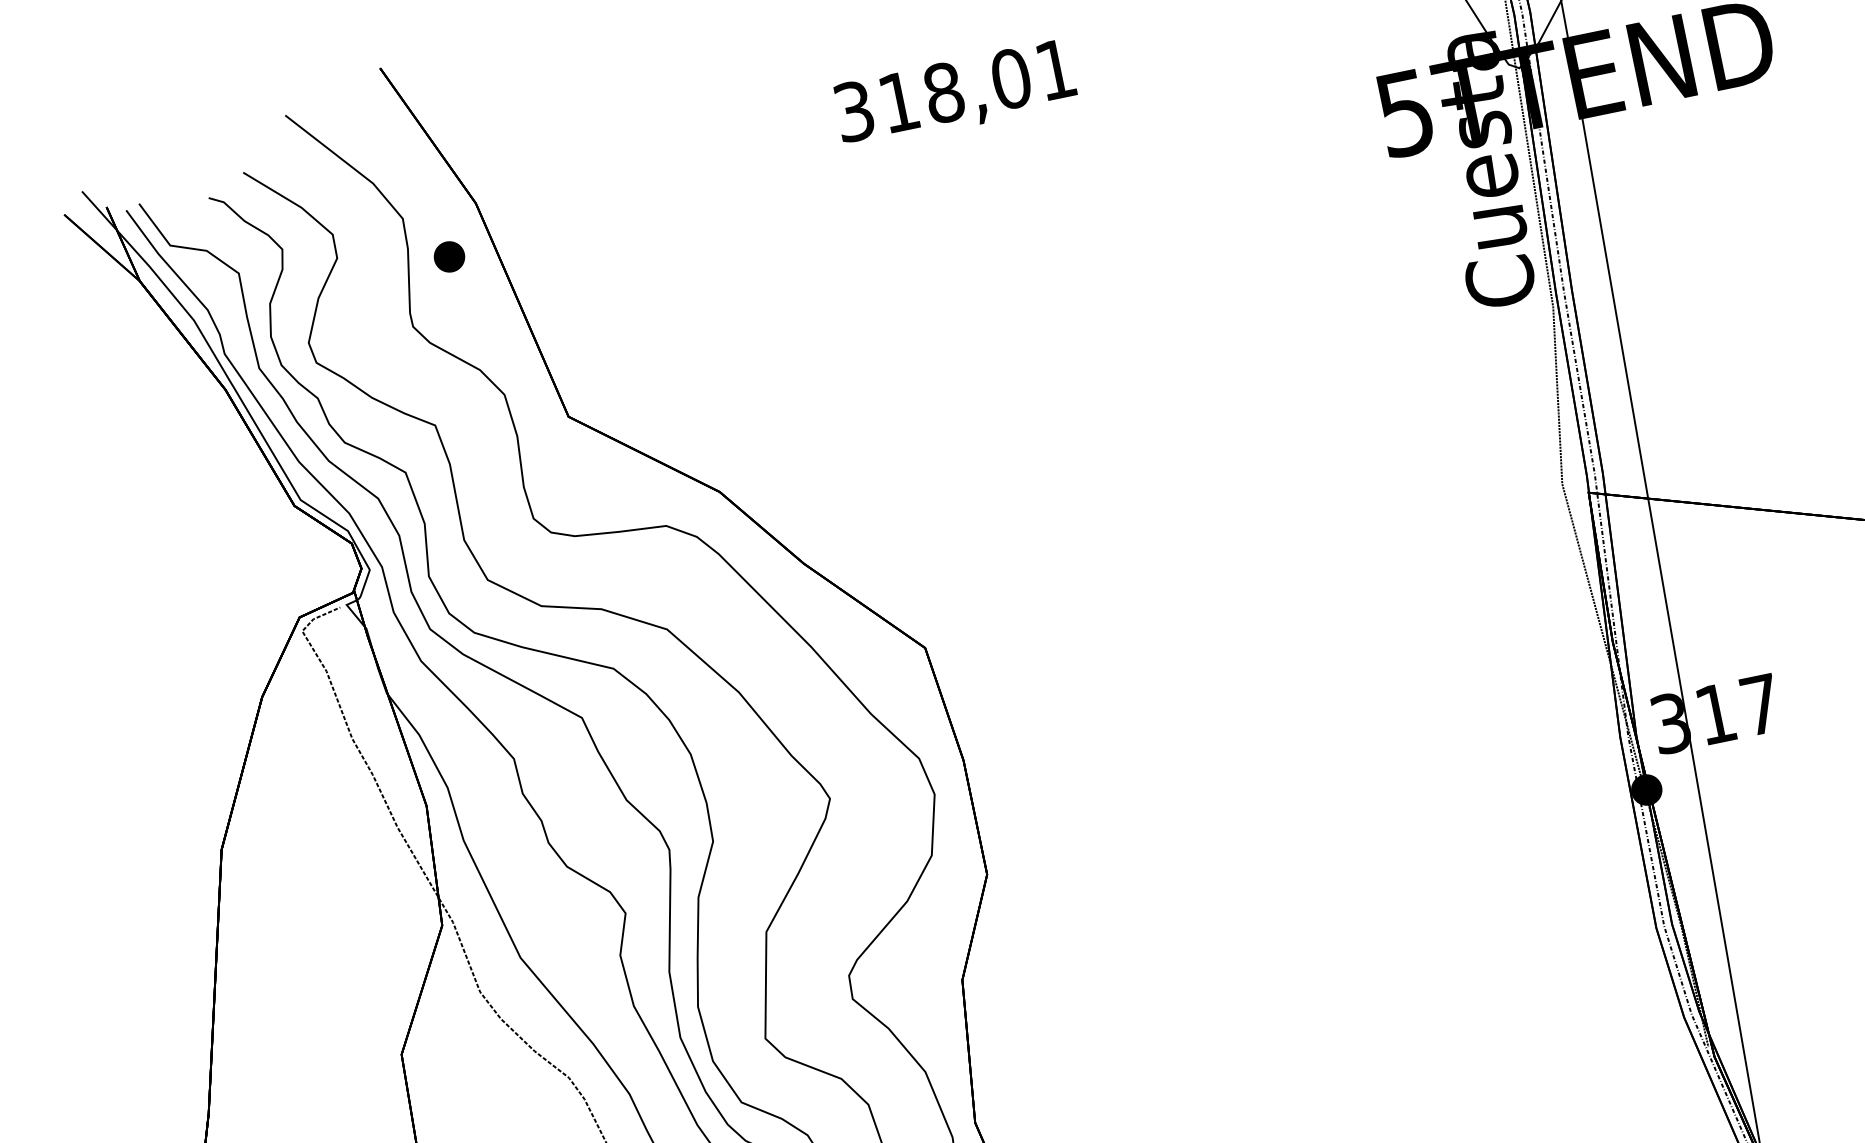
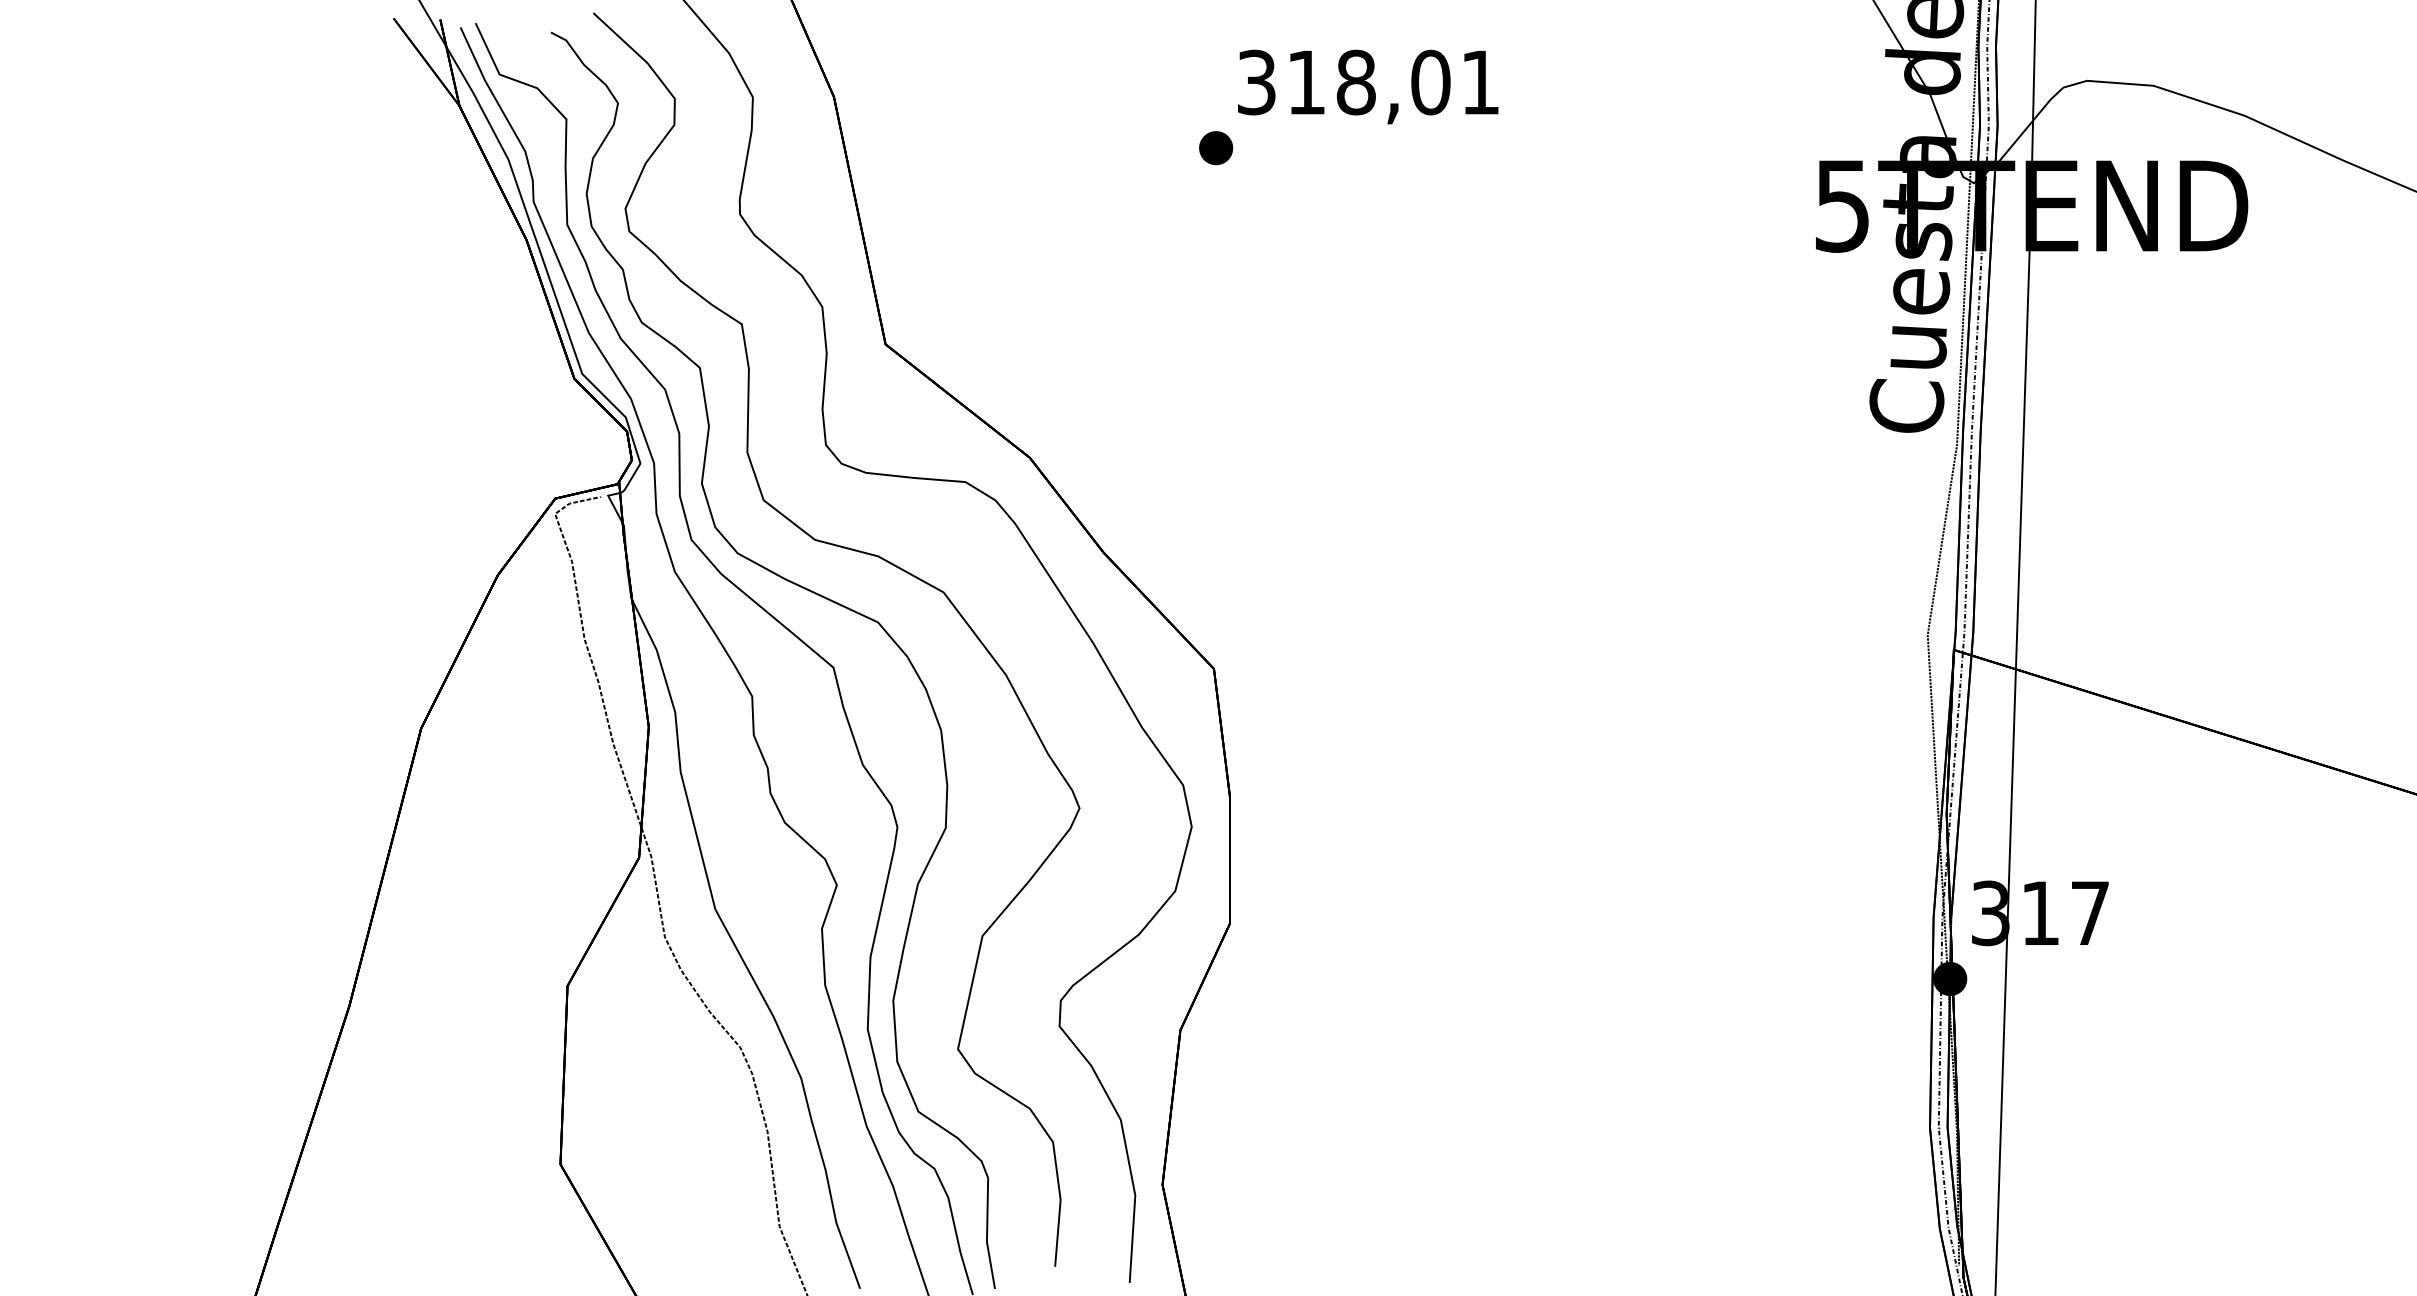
part: (449, 257) -> (1216, 148), moved

